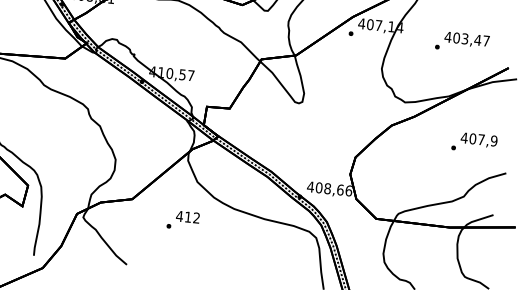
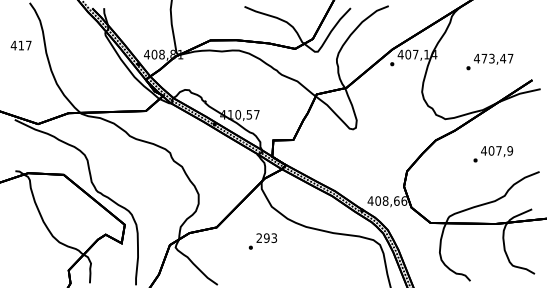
text: (456, 37) -> (484, 58), 403,47 -> 473,47
text: (474, 143) -> (493, 154), moved
text: (187, 217) -> (266, 238), 412 -> 293

